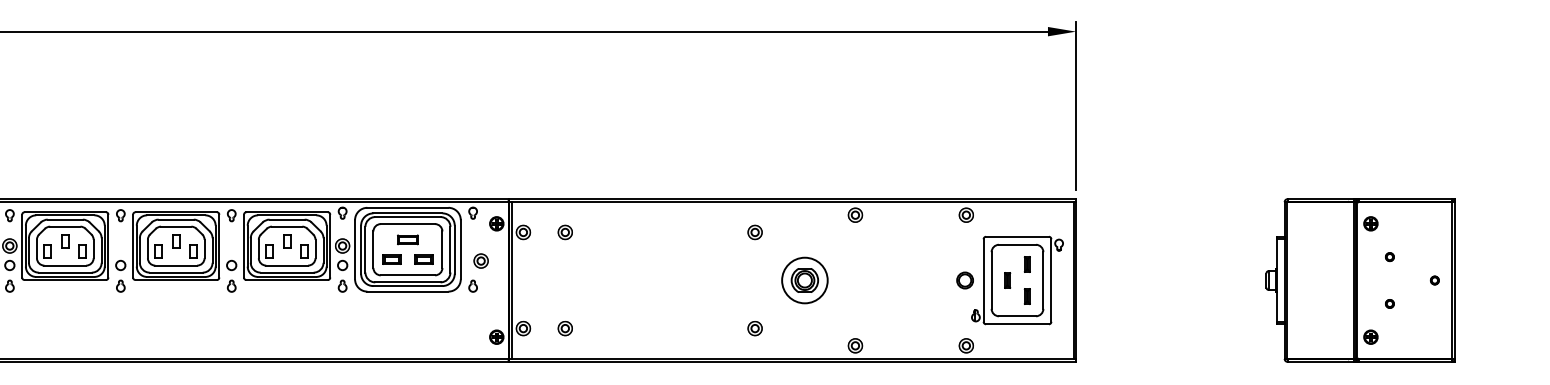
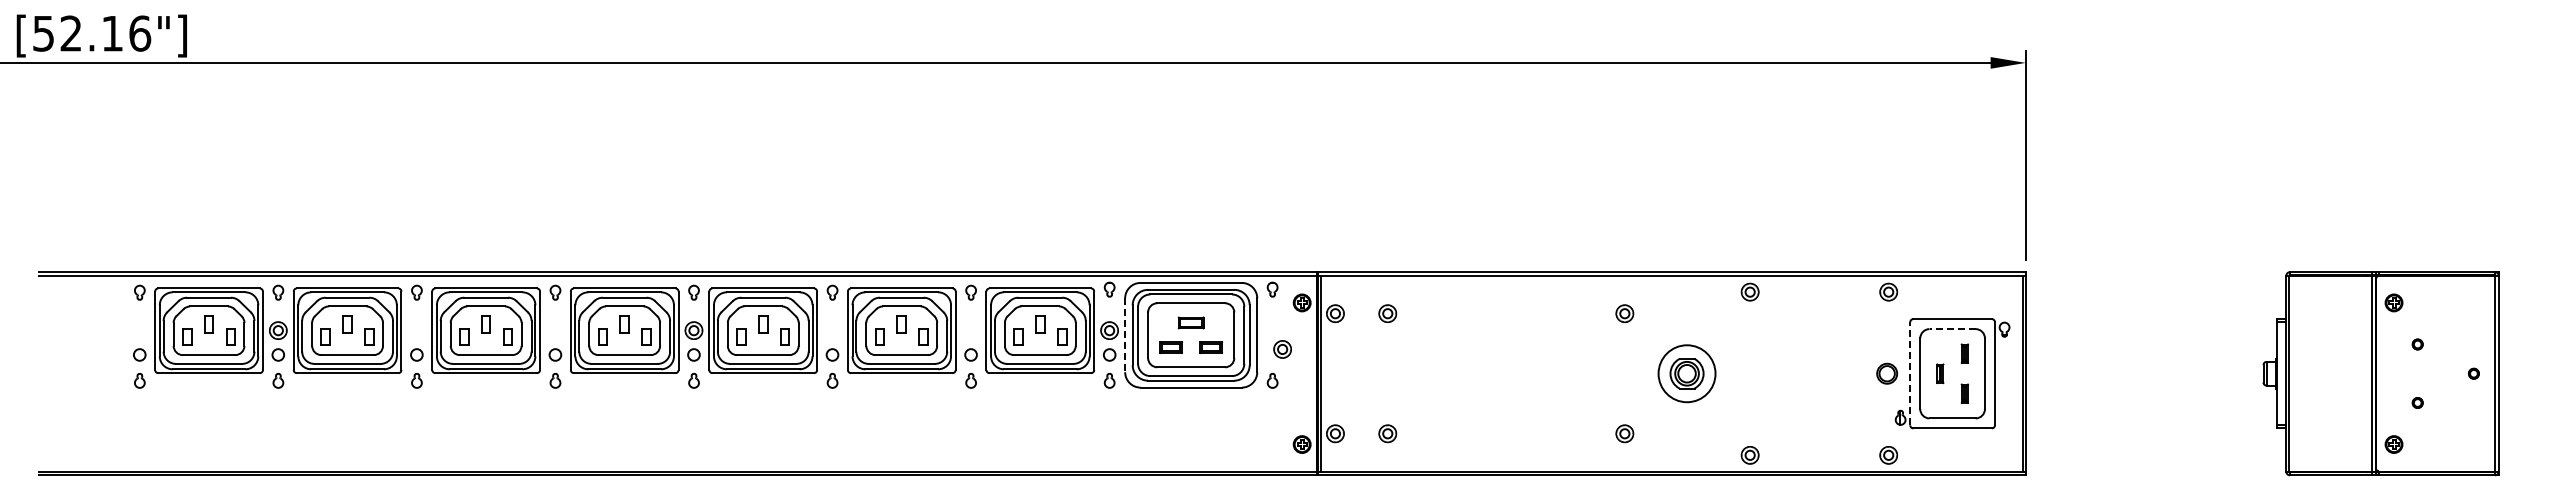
line: (1017, 245) -> (1952, 329), solid -> dashed
line: (355, 249) -> (1125, 335), solid -> dashed
line: (983, 280) -> (1910, 373), solid -> dashed

